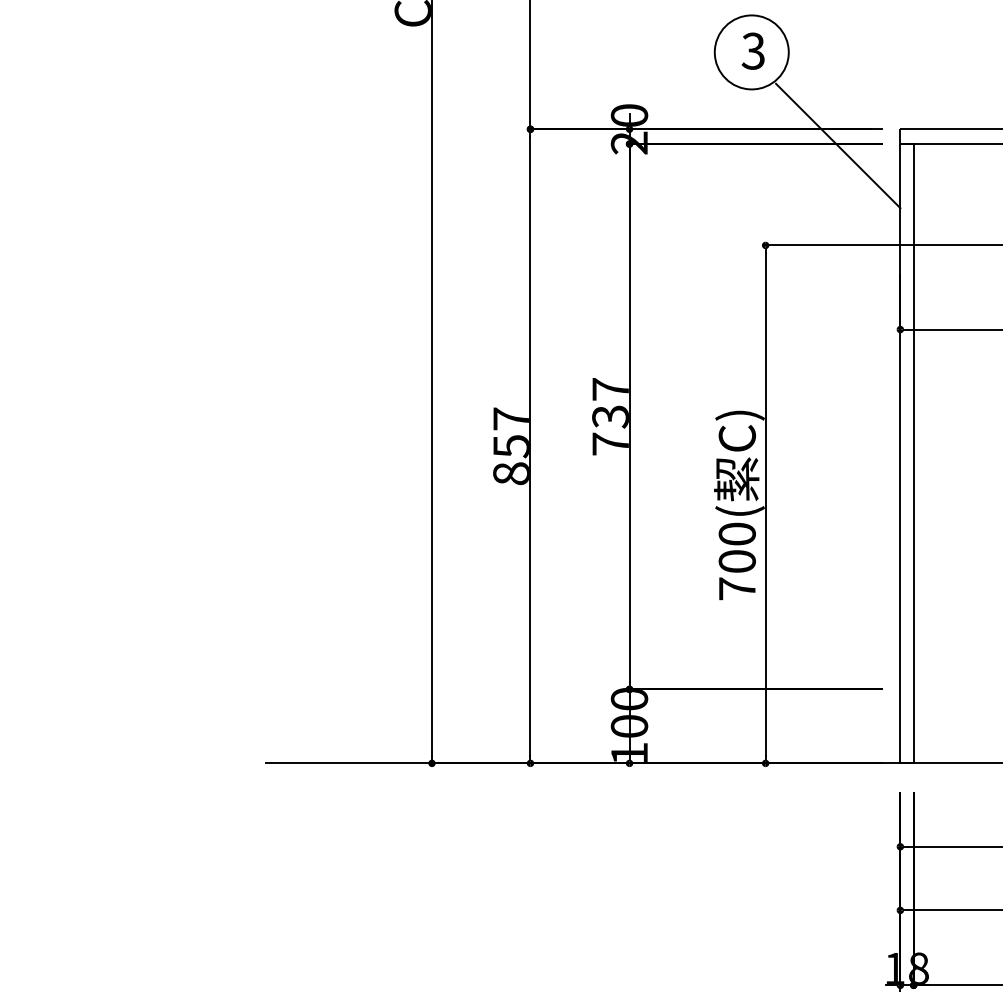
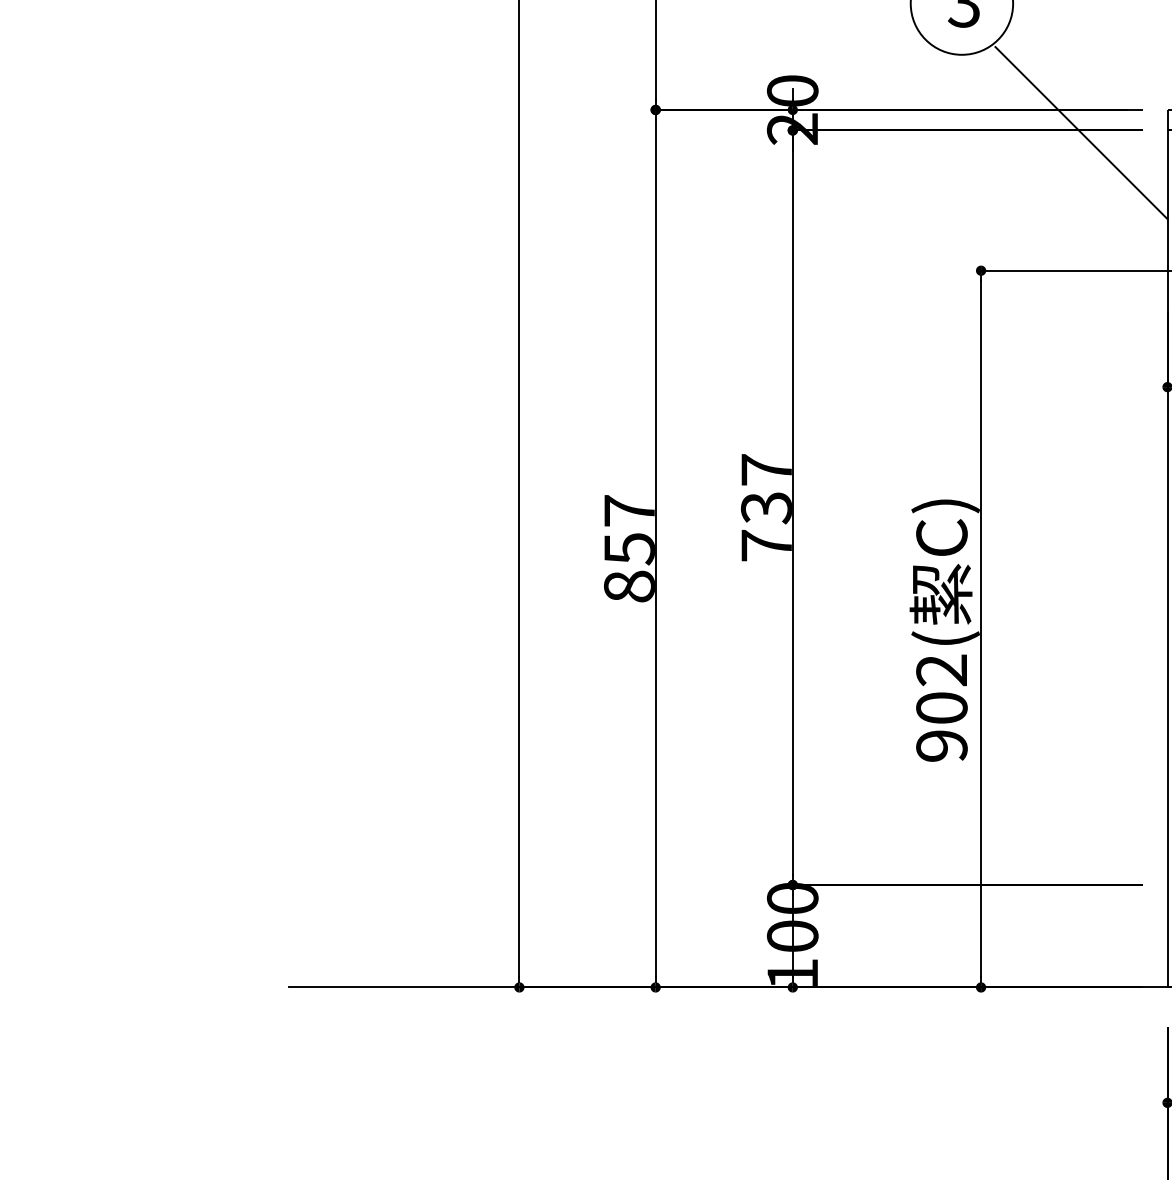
text: (736, 561) -> (940, 708), 700( -> 902(

